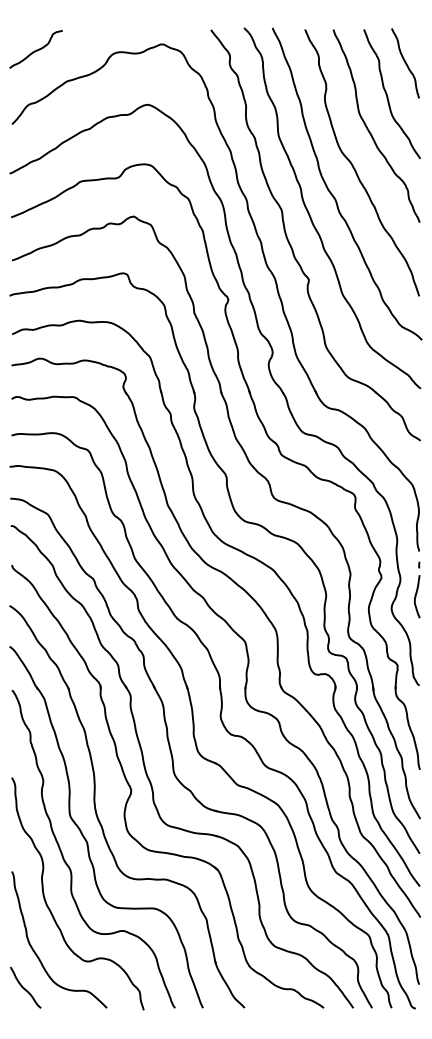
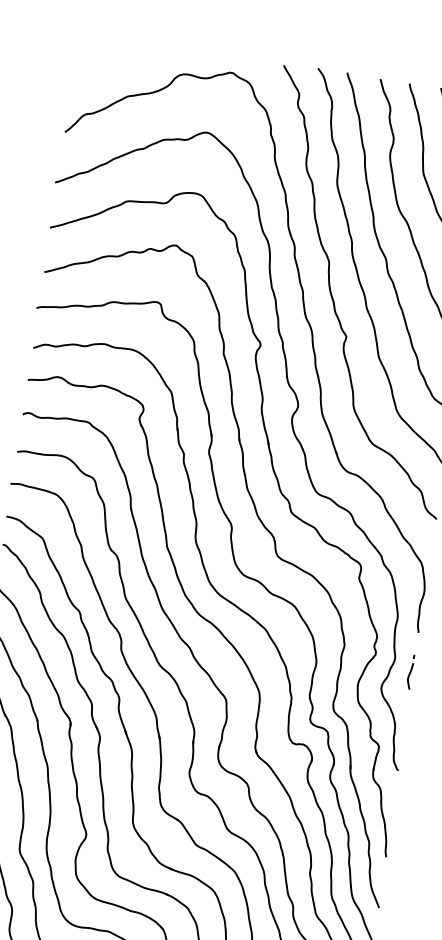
curve: (36, 49) -> (101, 58), removed
part: (416, 589) -> (409, 671), size x0.6

